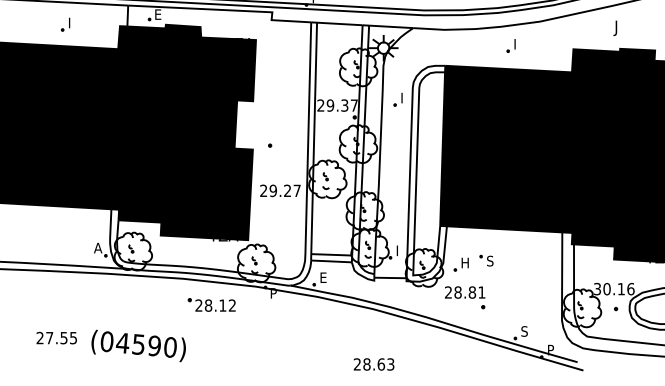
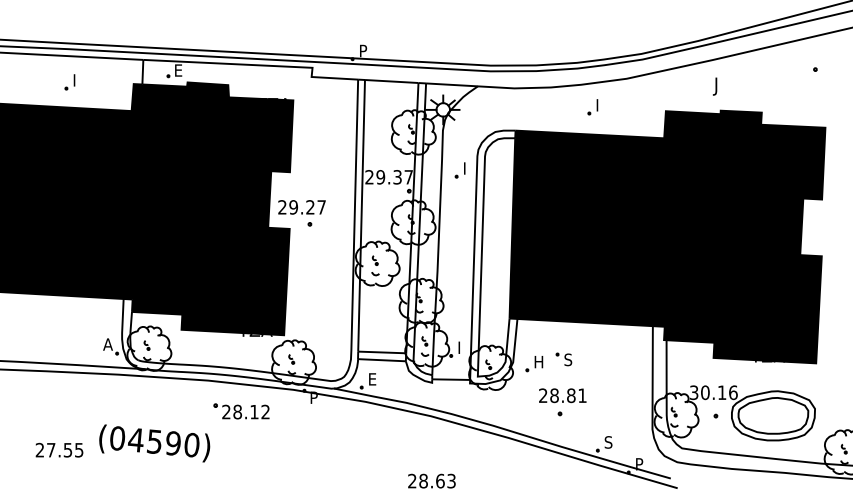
text: (279, 190) -> (301, 207), moved
text: (464, 292) -> (562, 395), moved
text: (138, 346) -> (154, 443), moved

